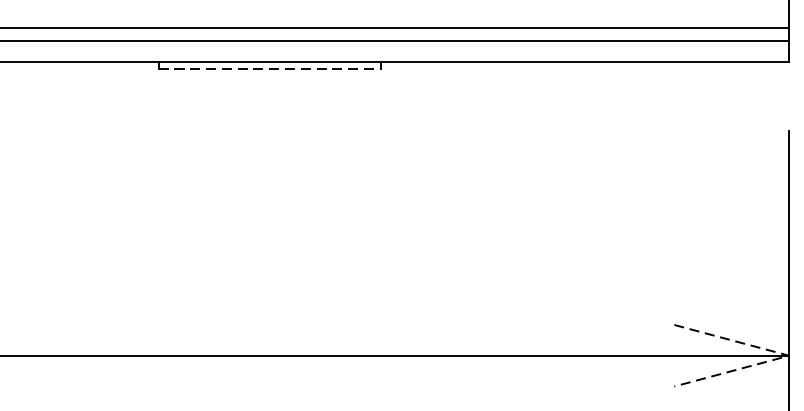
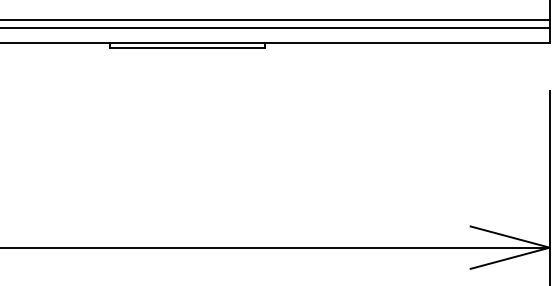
line: (270, 68) -> (188, 47), dashed -> solid
line: (788, 355) -> (549, 247), dashed -> solid

